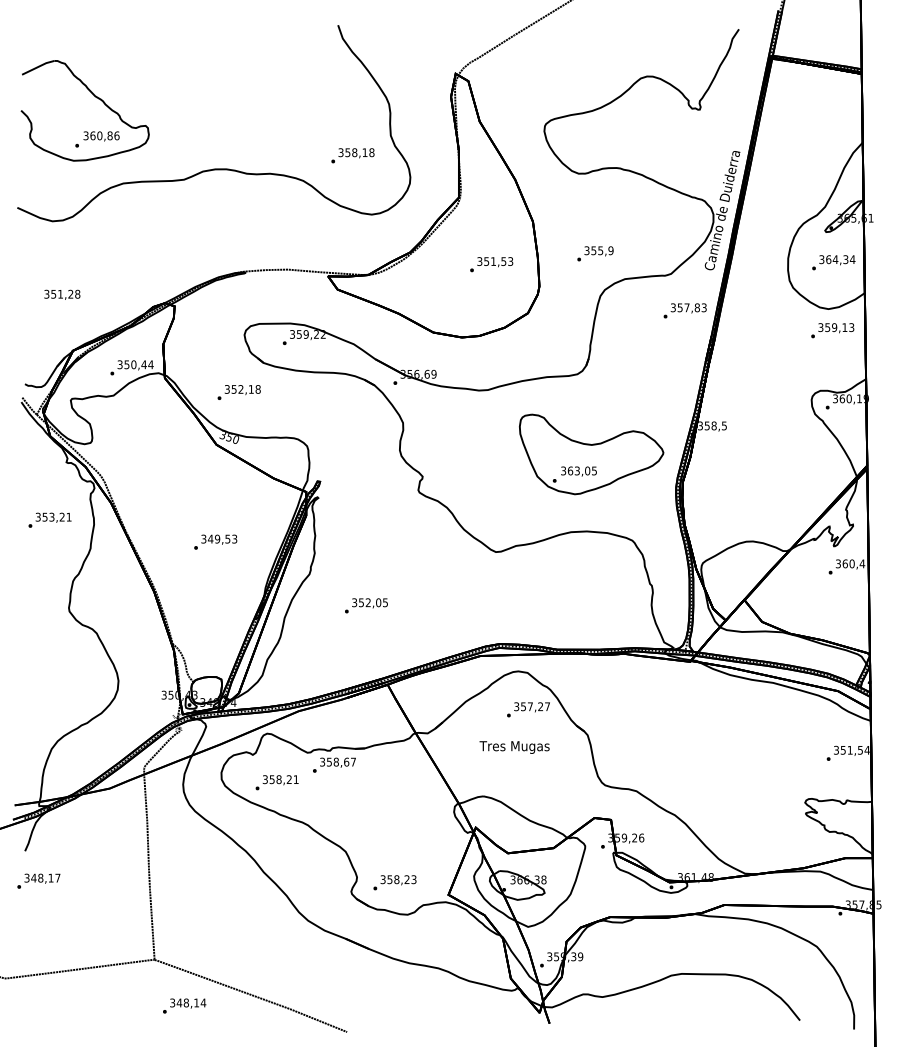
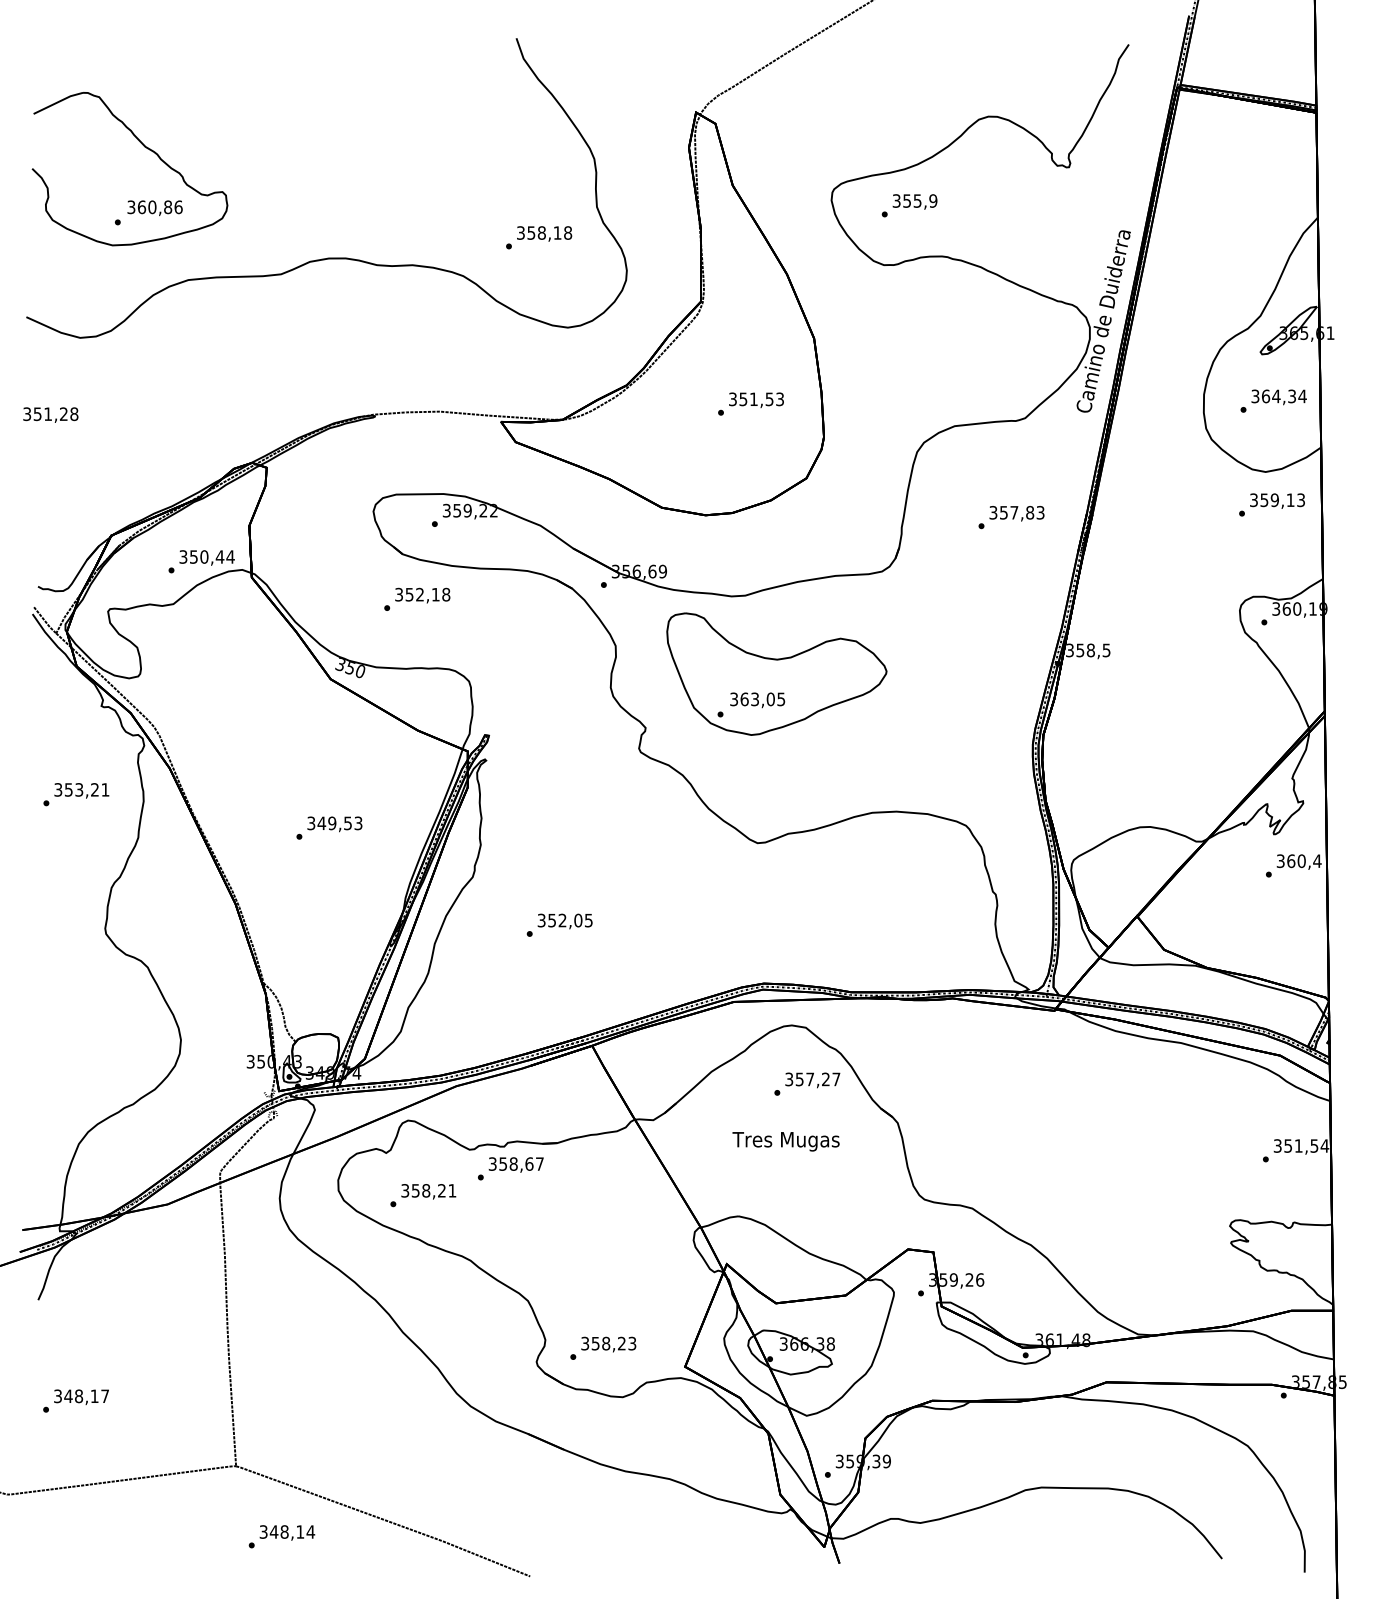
text: (595, 253) -> (909, 205), moved
text: (62, 294) -> (51, 414), moved
text: (684, 310) -> (1010, 516), moved
text: (238, 392) -> (416, 599), moved
part: (591, 454) -> (776, 674), moved
text: (38, 880) -> (75, 1399), moved

